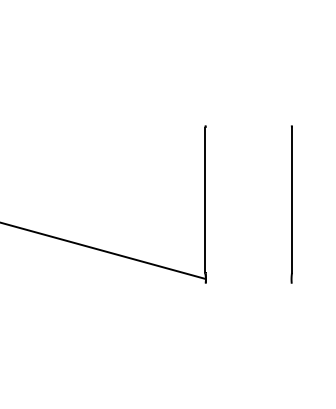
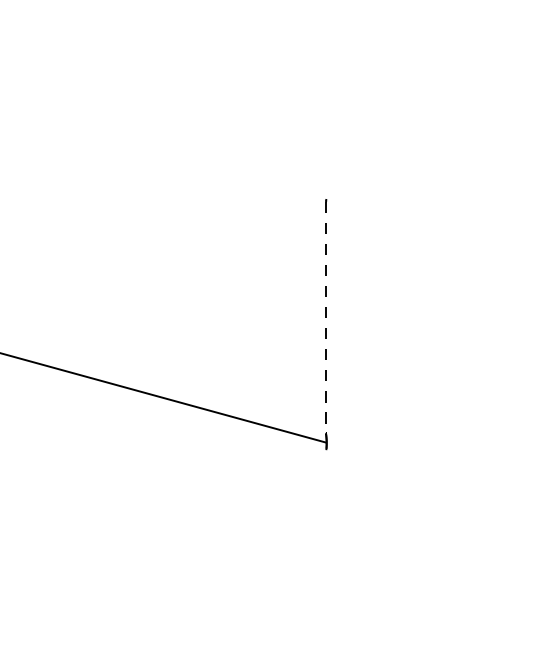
line: (205, 200) -> (325, 318), solid -> dashed
line: (291, 204) -> (462, 324), removed

